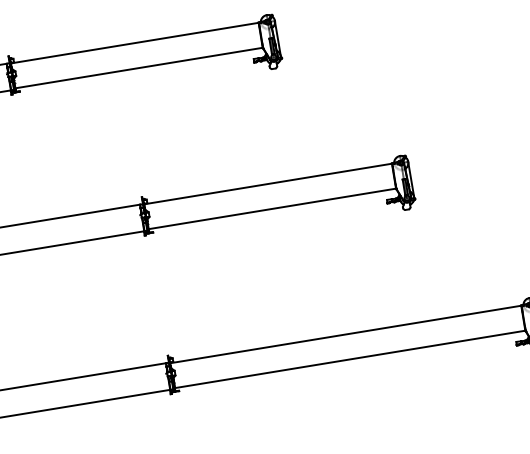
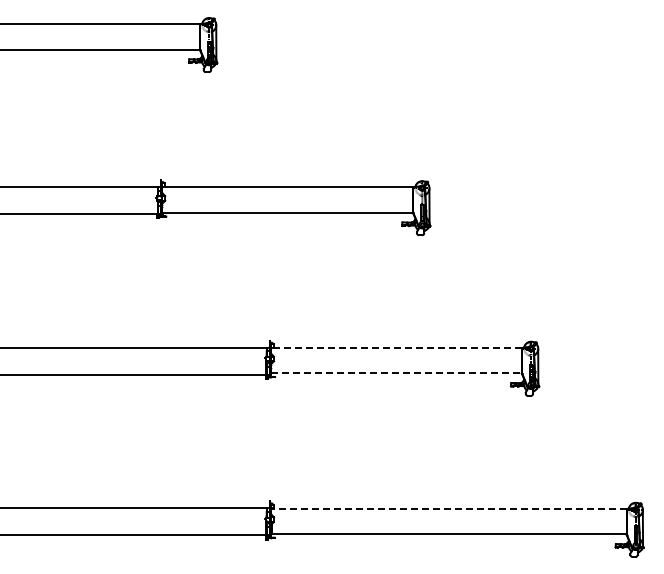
line: (267, 184) -> (395, 348), solid -> dashed
line: (273, 208) -> (397, 373), solid -> dashed
line: (344, 335) -> (447, 509), solid -> dashed

